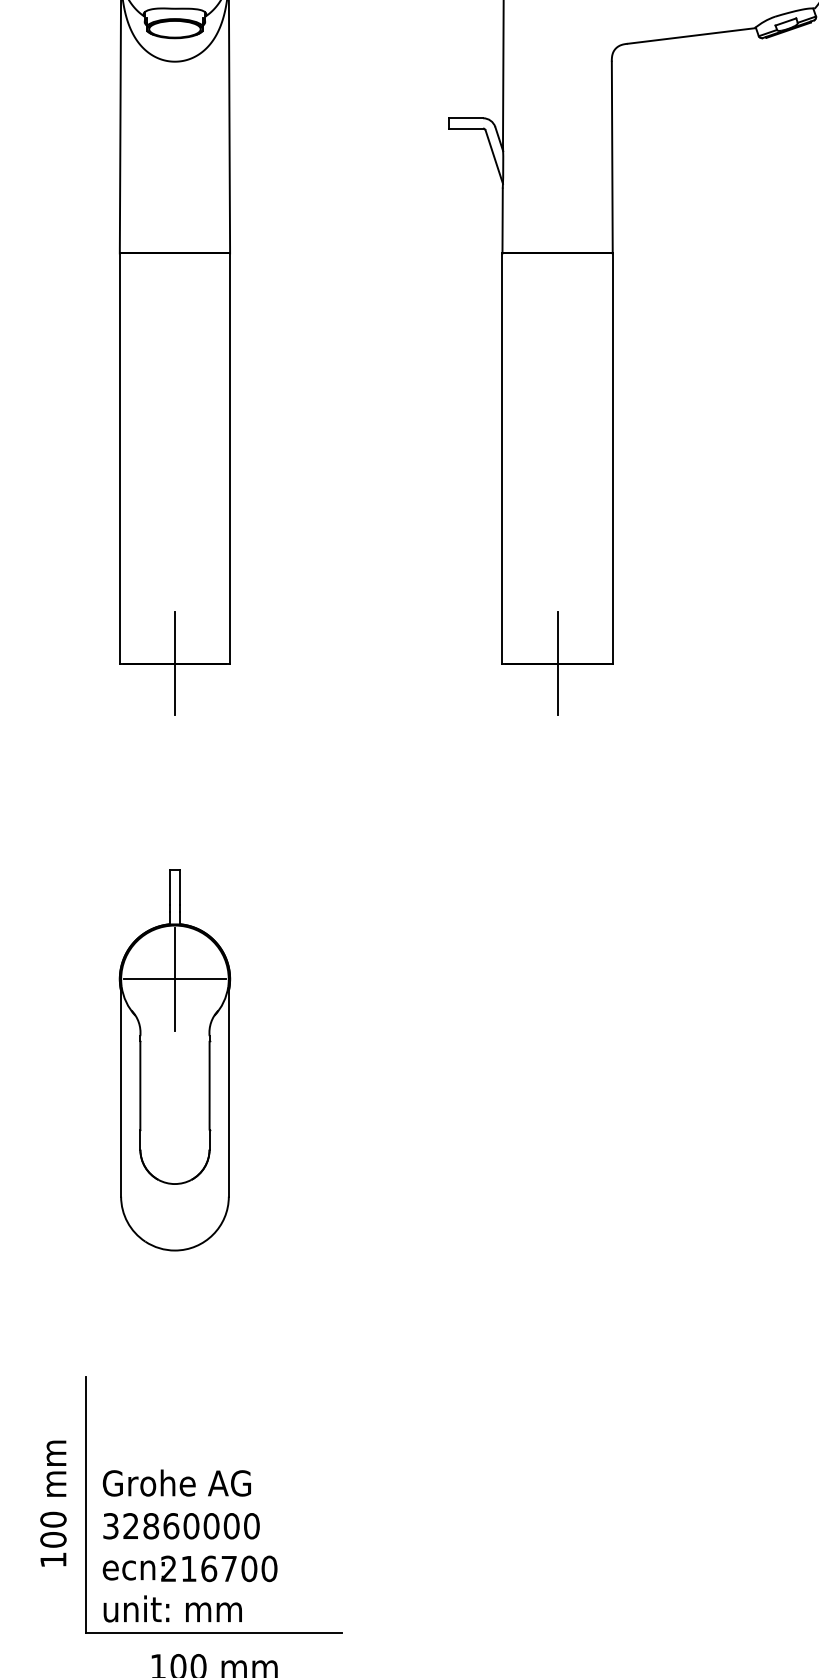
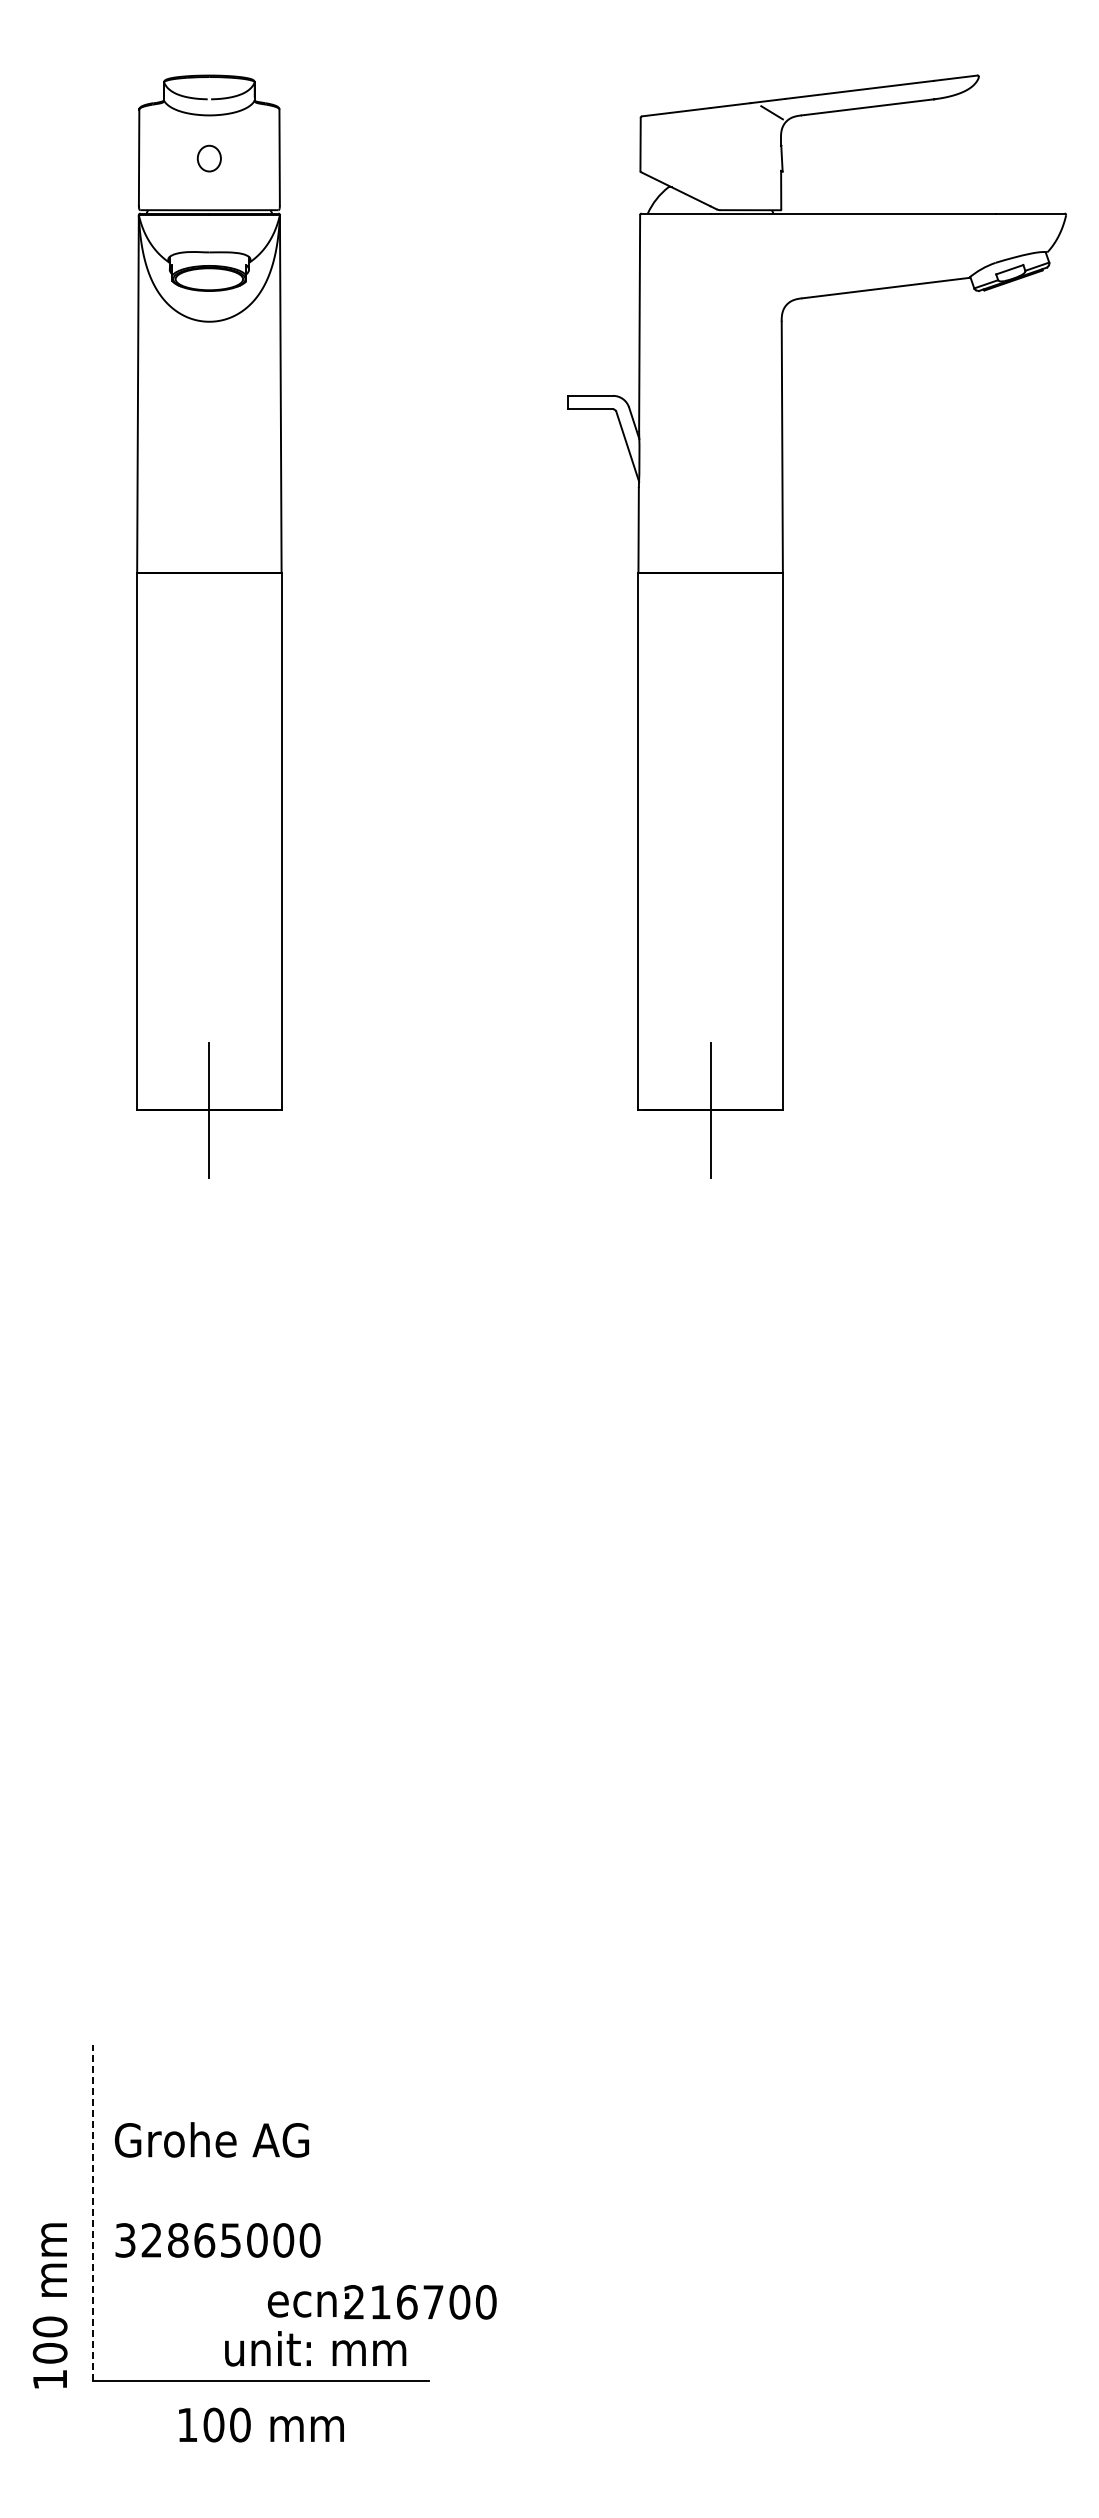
part: (175, 1060) -> (209, 1630), removed
text: (176, 1482) -> (211, 2139), moved
text: (52, 1503) -> (49, 2305), moved
line: (85, 1504) -> (92, 2212), solid -> dashed
text: (191, 1526) -> (230, 2240), 32860000 -> 32865000
text: (189, 1569) -> (381, 2302), moved
text: (172, 1608) -> (315, 2348), moved

